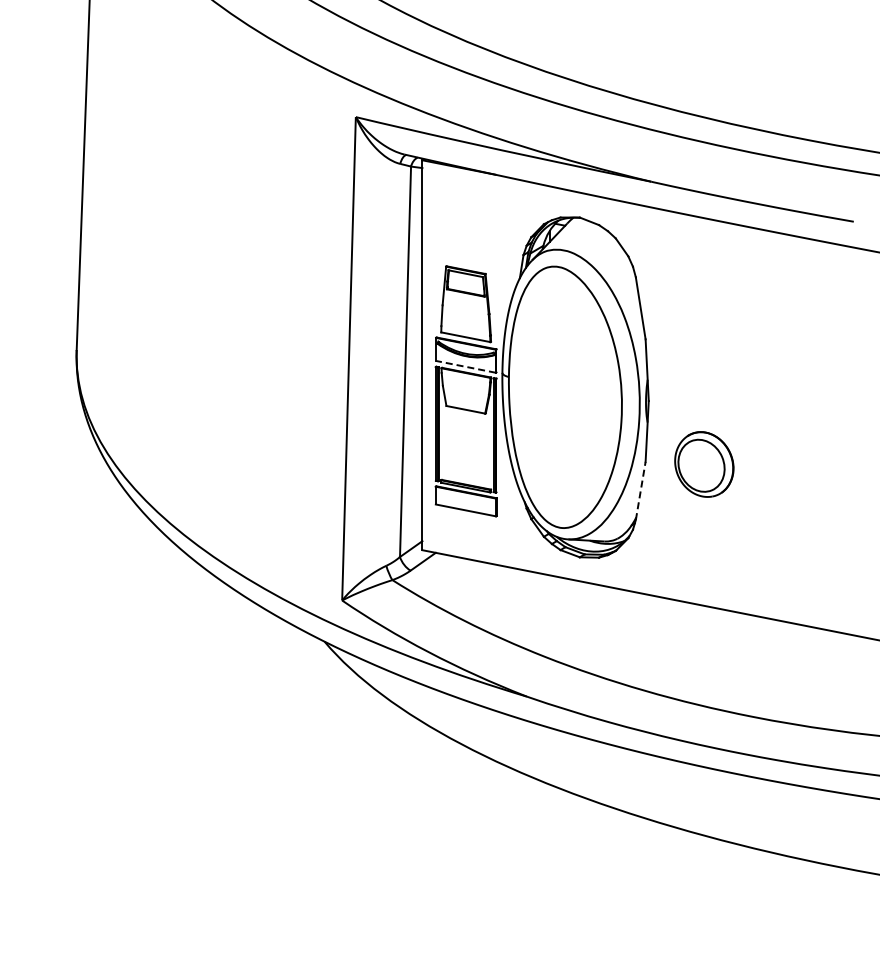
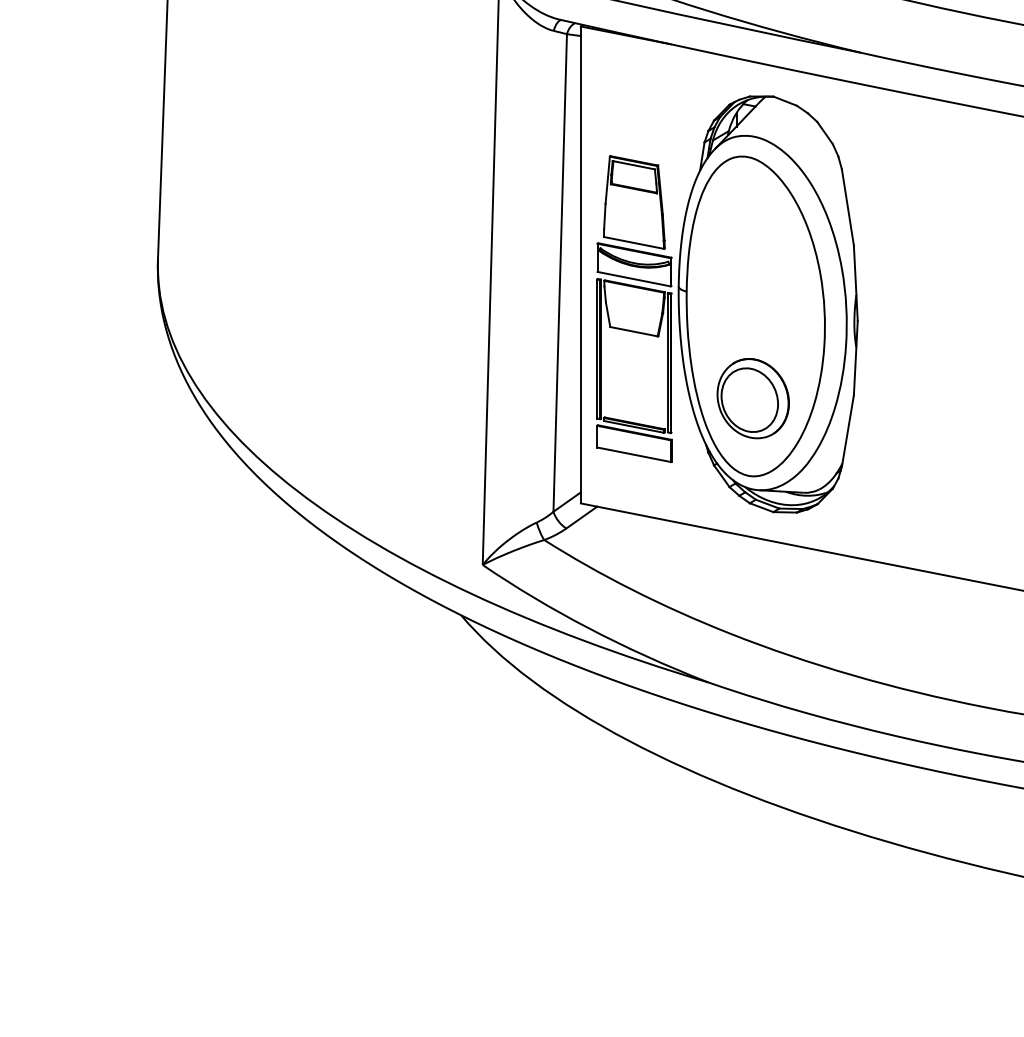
line: (465, 366) -> (633, 278), dashed -> solid
part: (704, 464) -> (753, 398), moved
line: (640, 490) -> (847, 430), dashed -> solid

